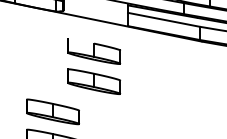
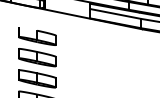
part: (94, 67) -> (37, 47), moved

